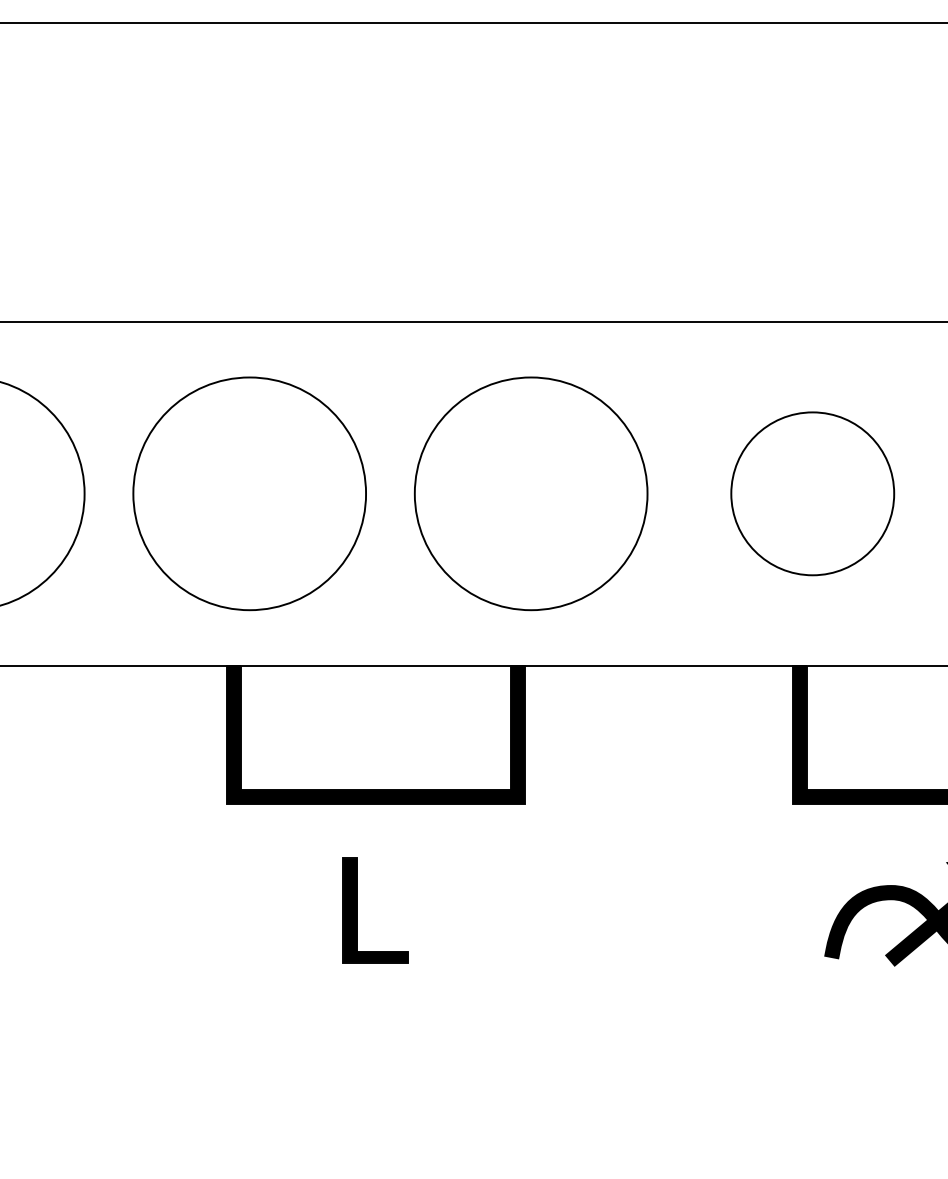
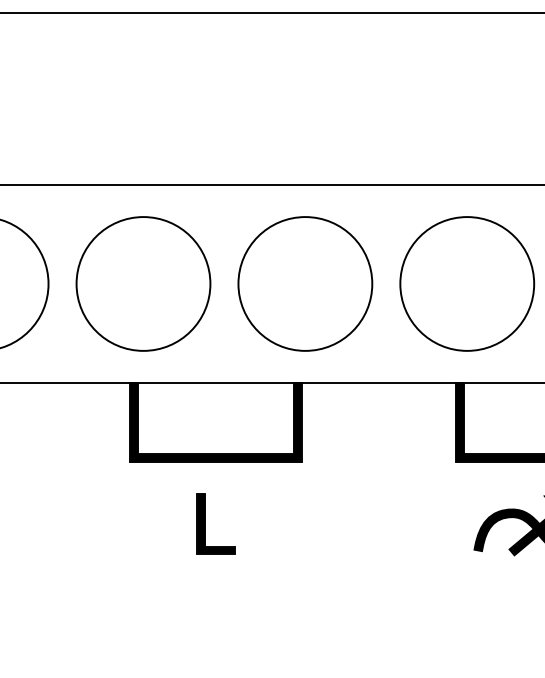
part: (813, 493) -> (467, 283), size x1.43

